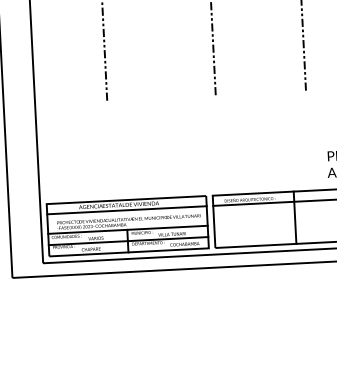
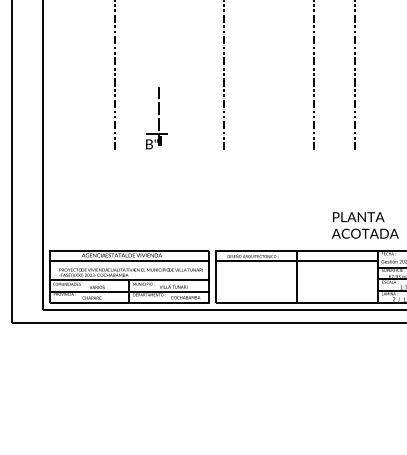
part: (146, 66) -> (156, 118), added

